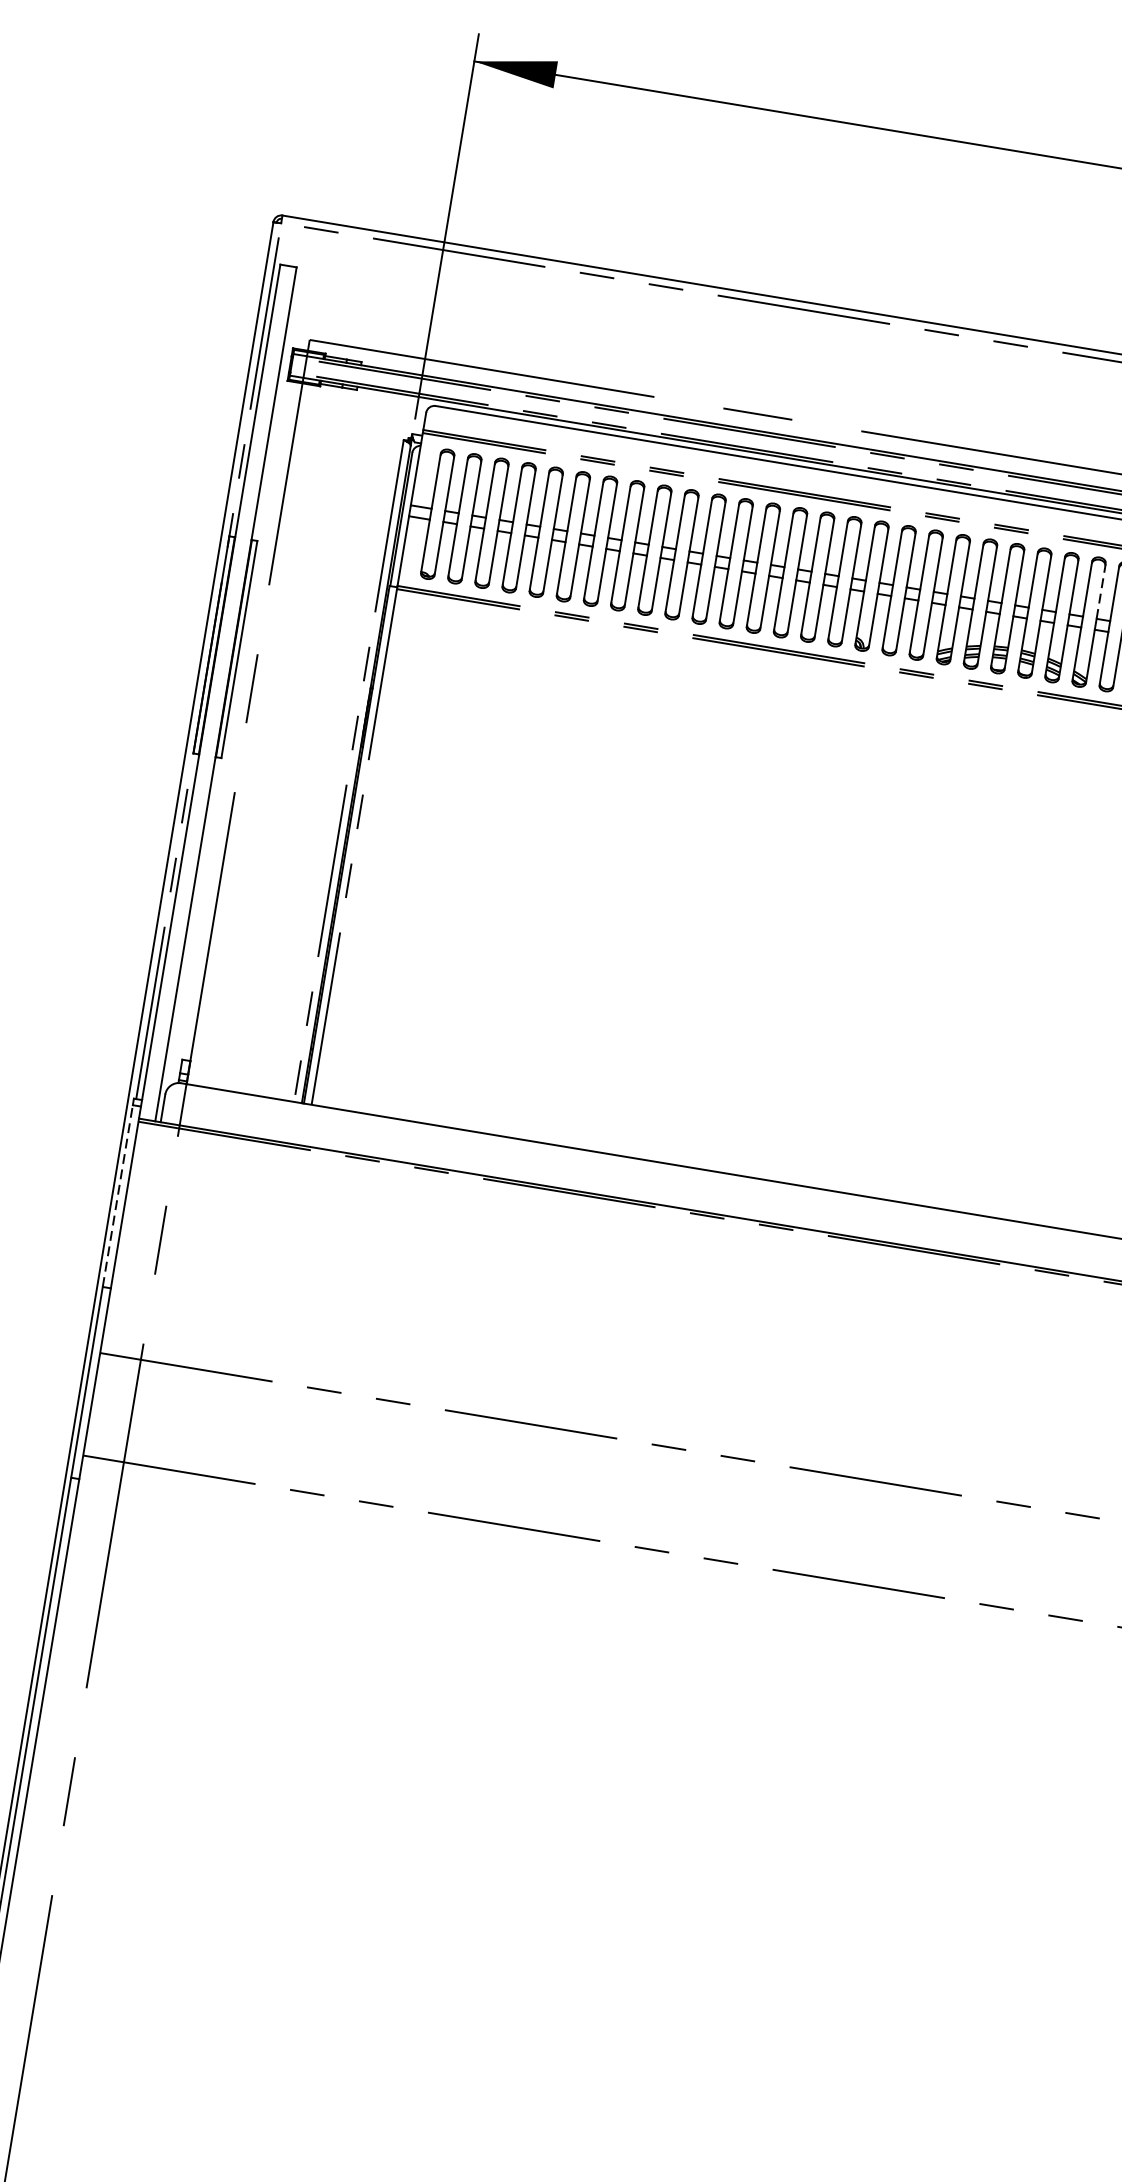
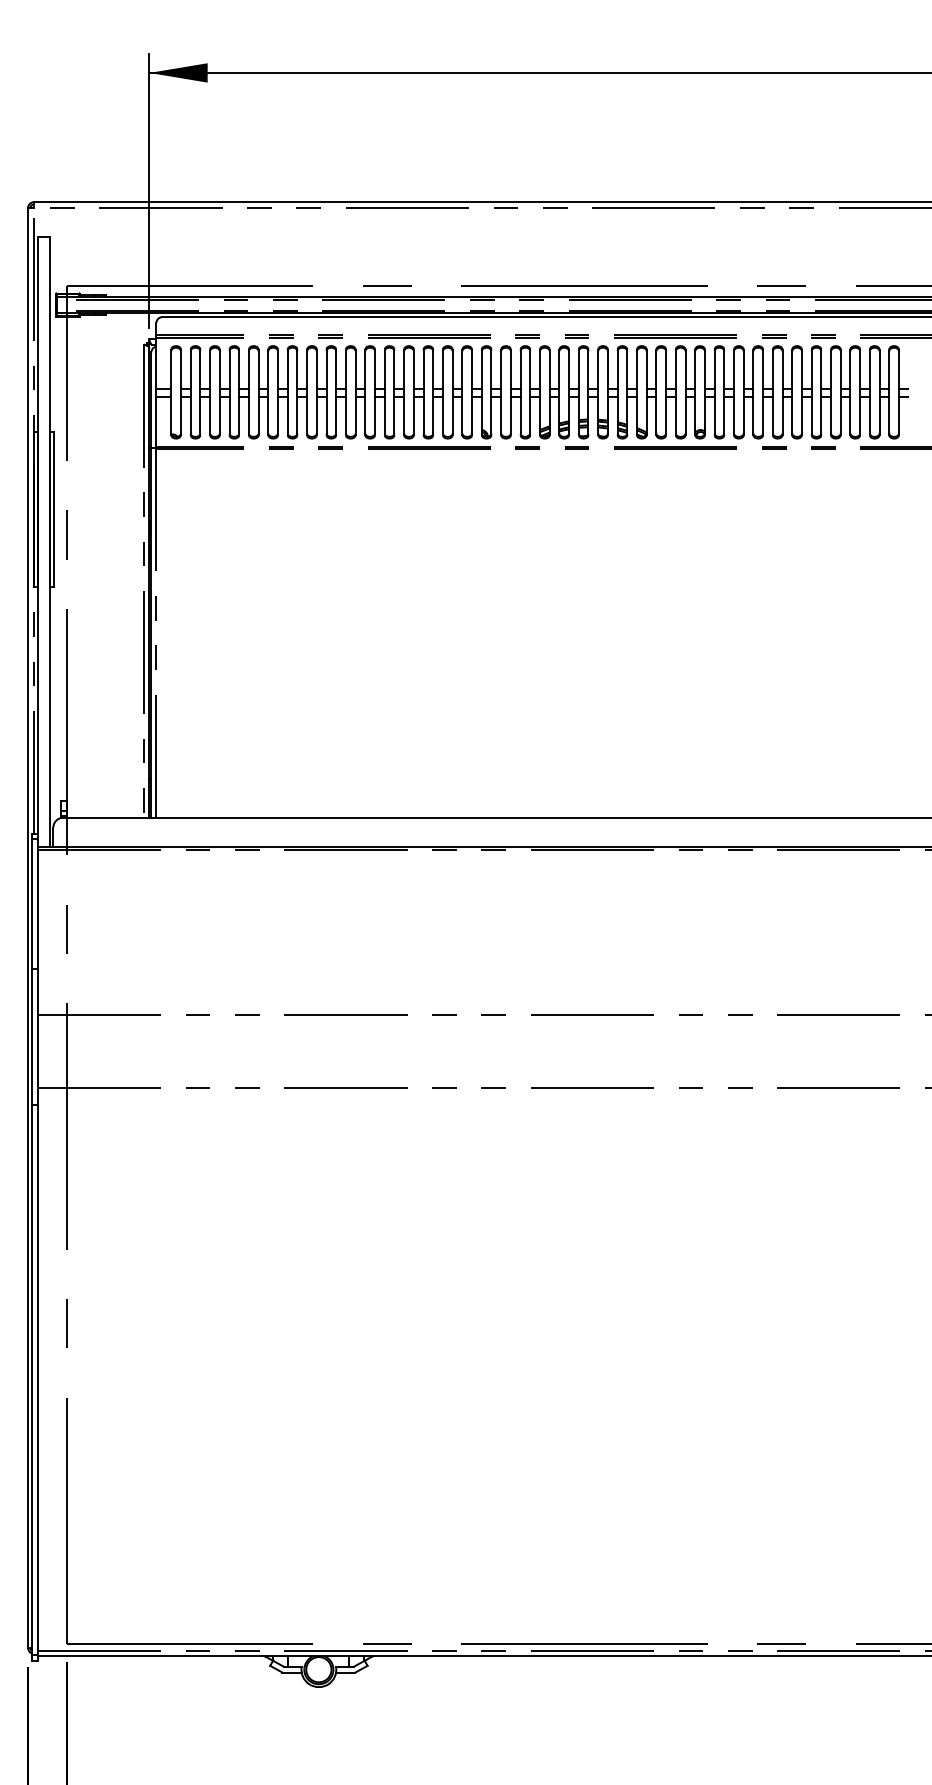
line: (1100, 591) -> (646, 369), dashed -> solid
line: (118, 1195) -> (32, 903), dashed -> solid

